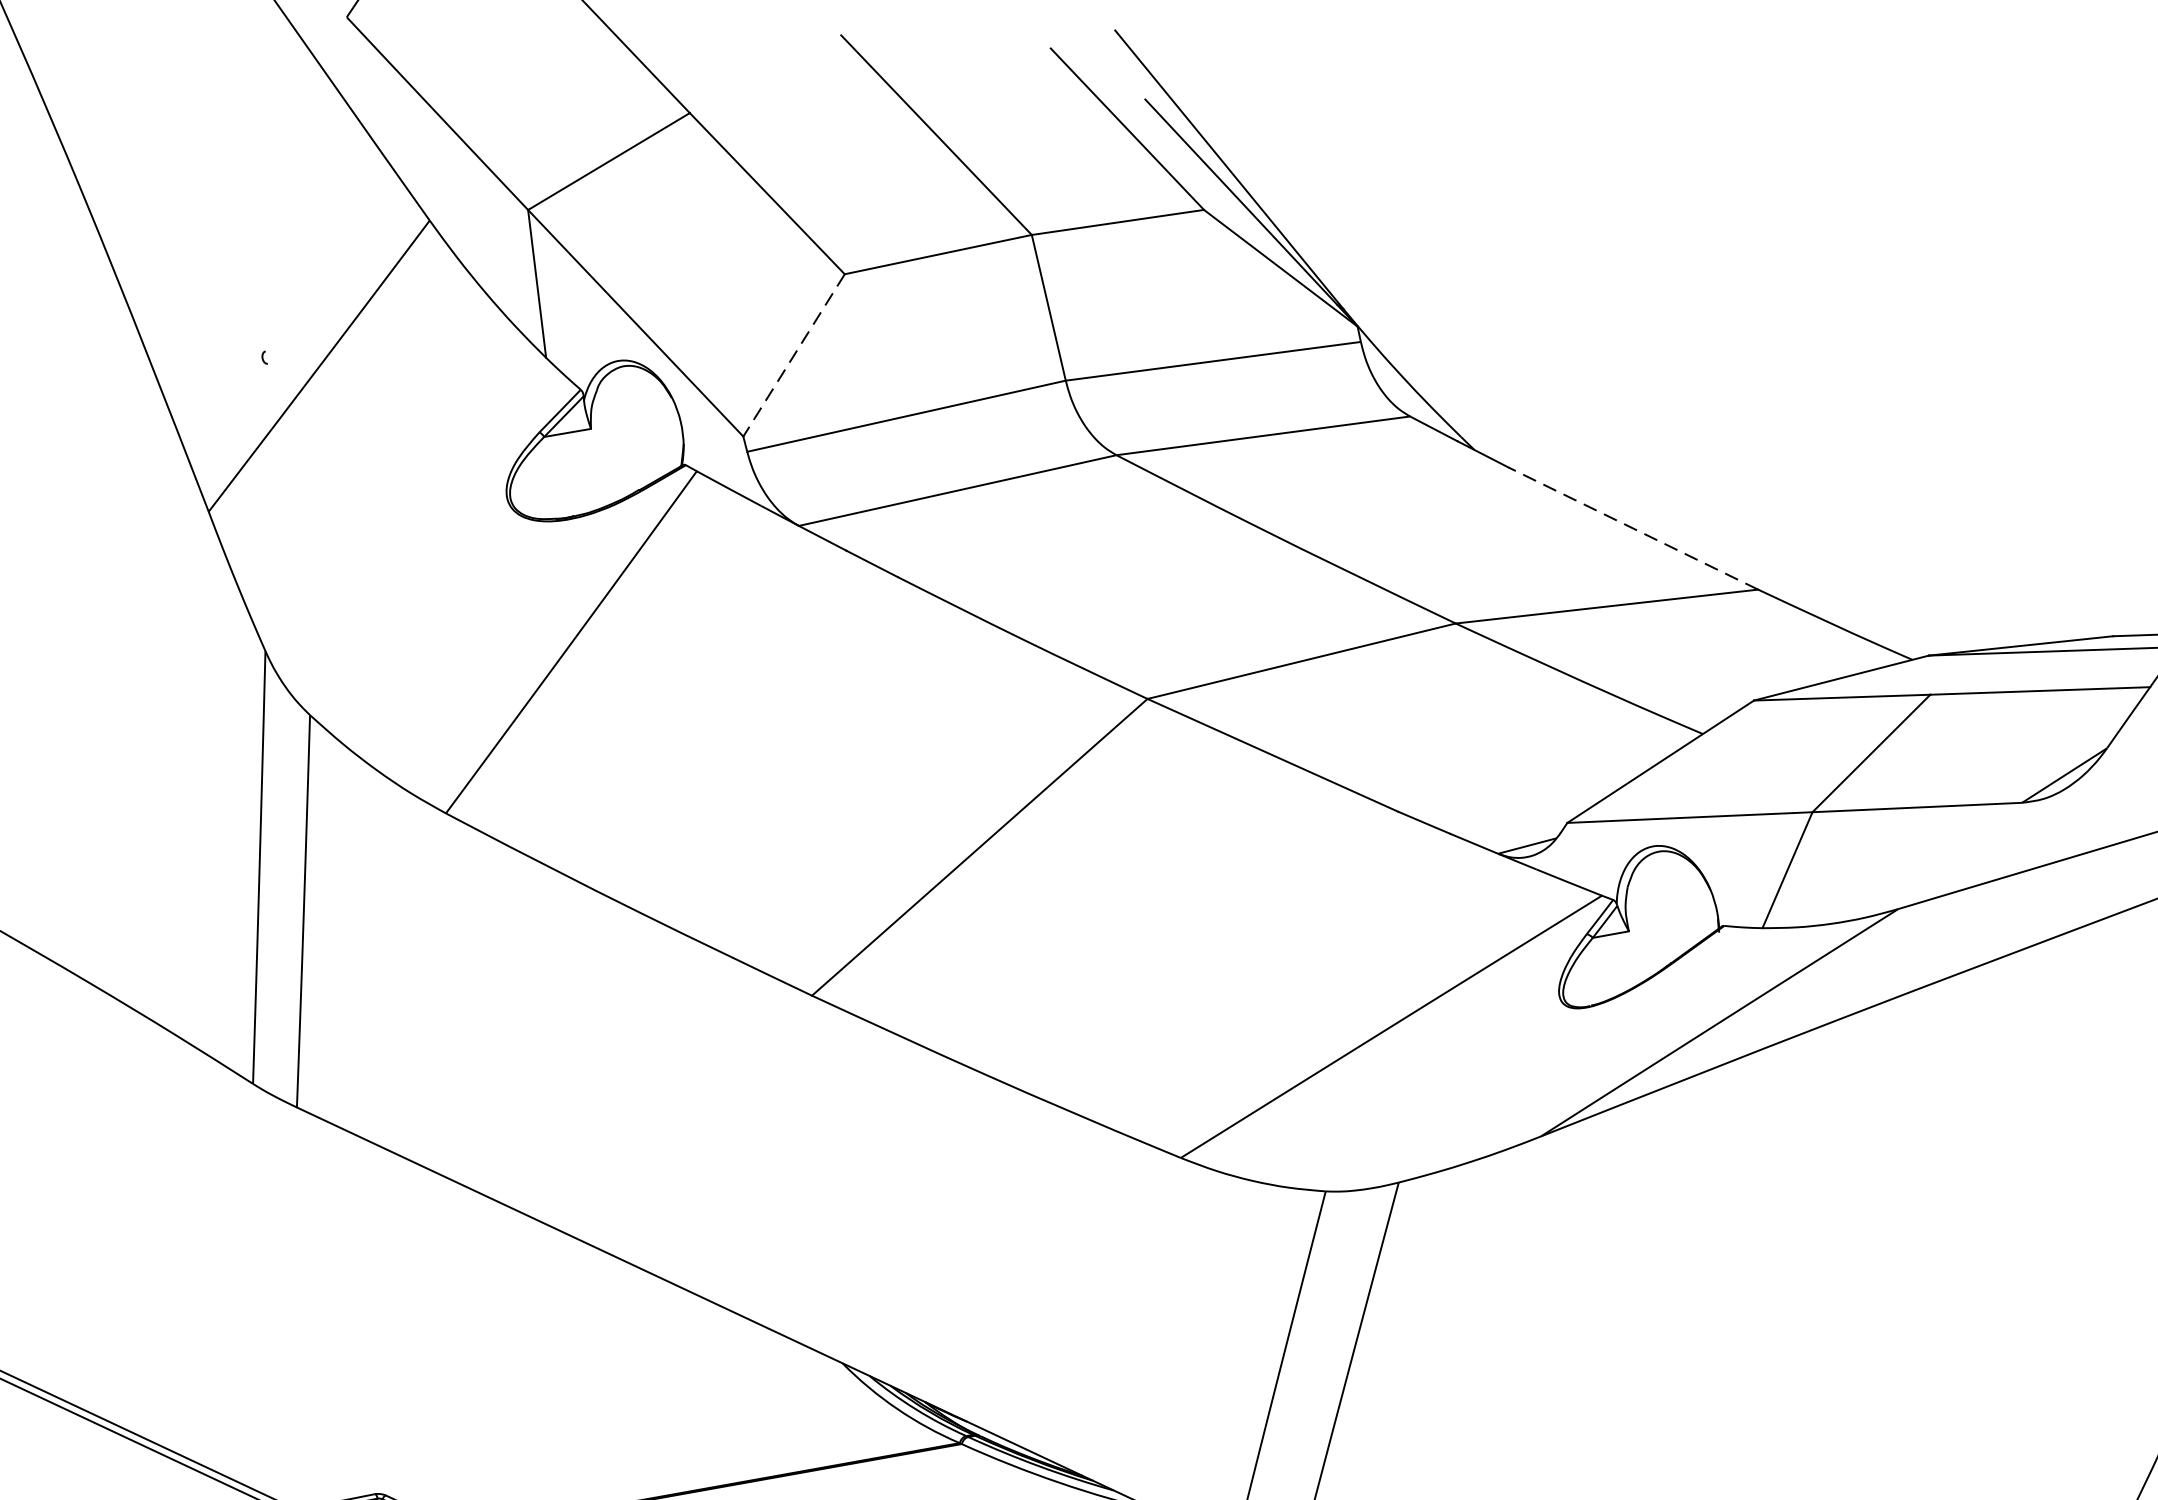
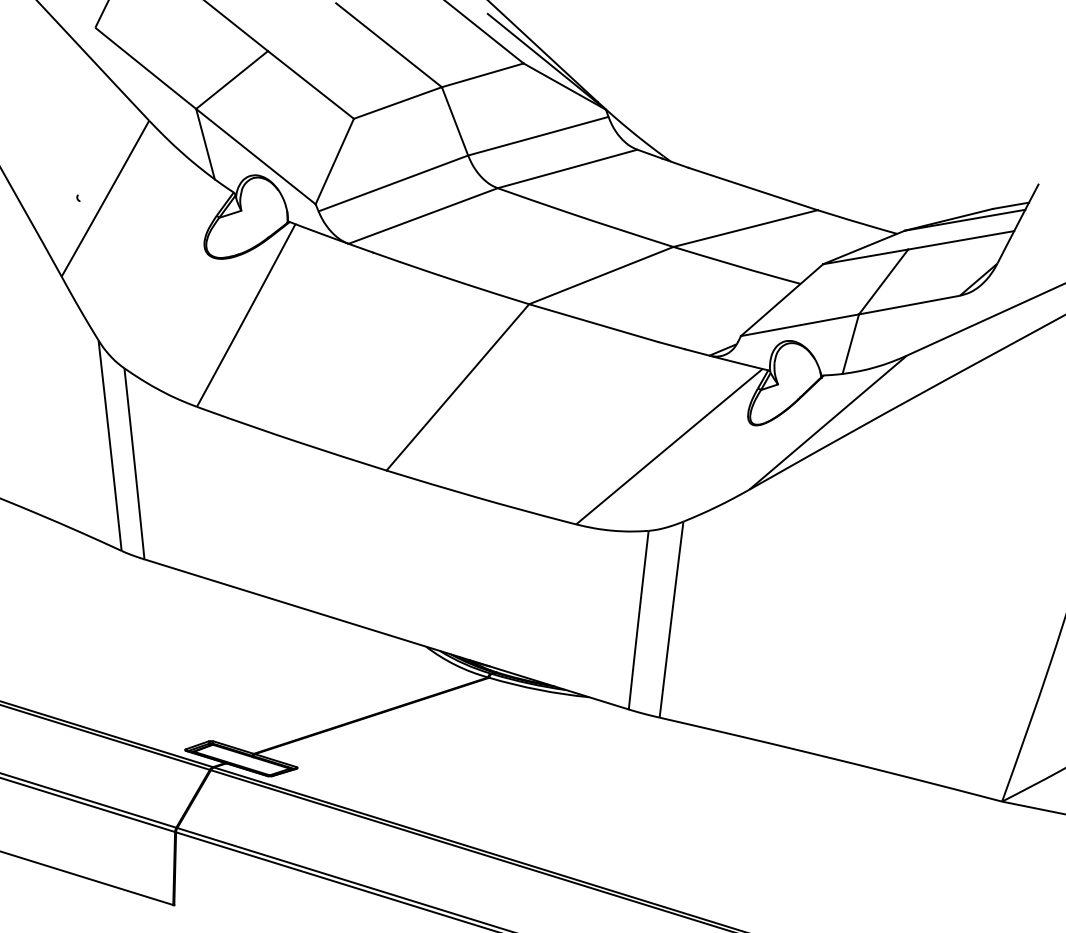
line: (793, 355) -> (334, 161), dashed -> solid
line: (1633, 529) -> (753, 189), dashed -> solid

